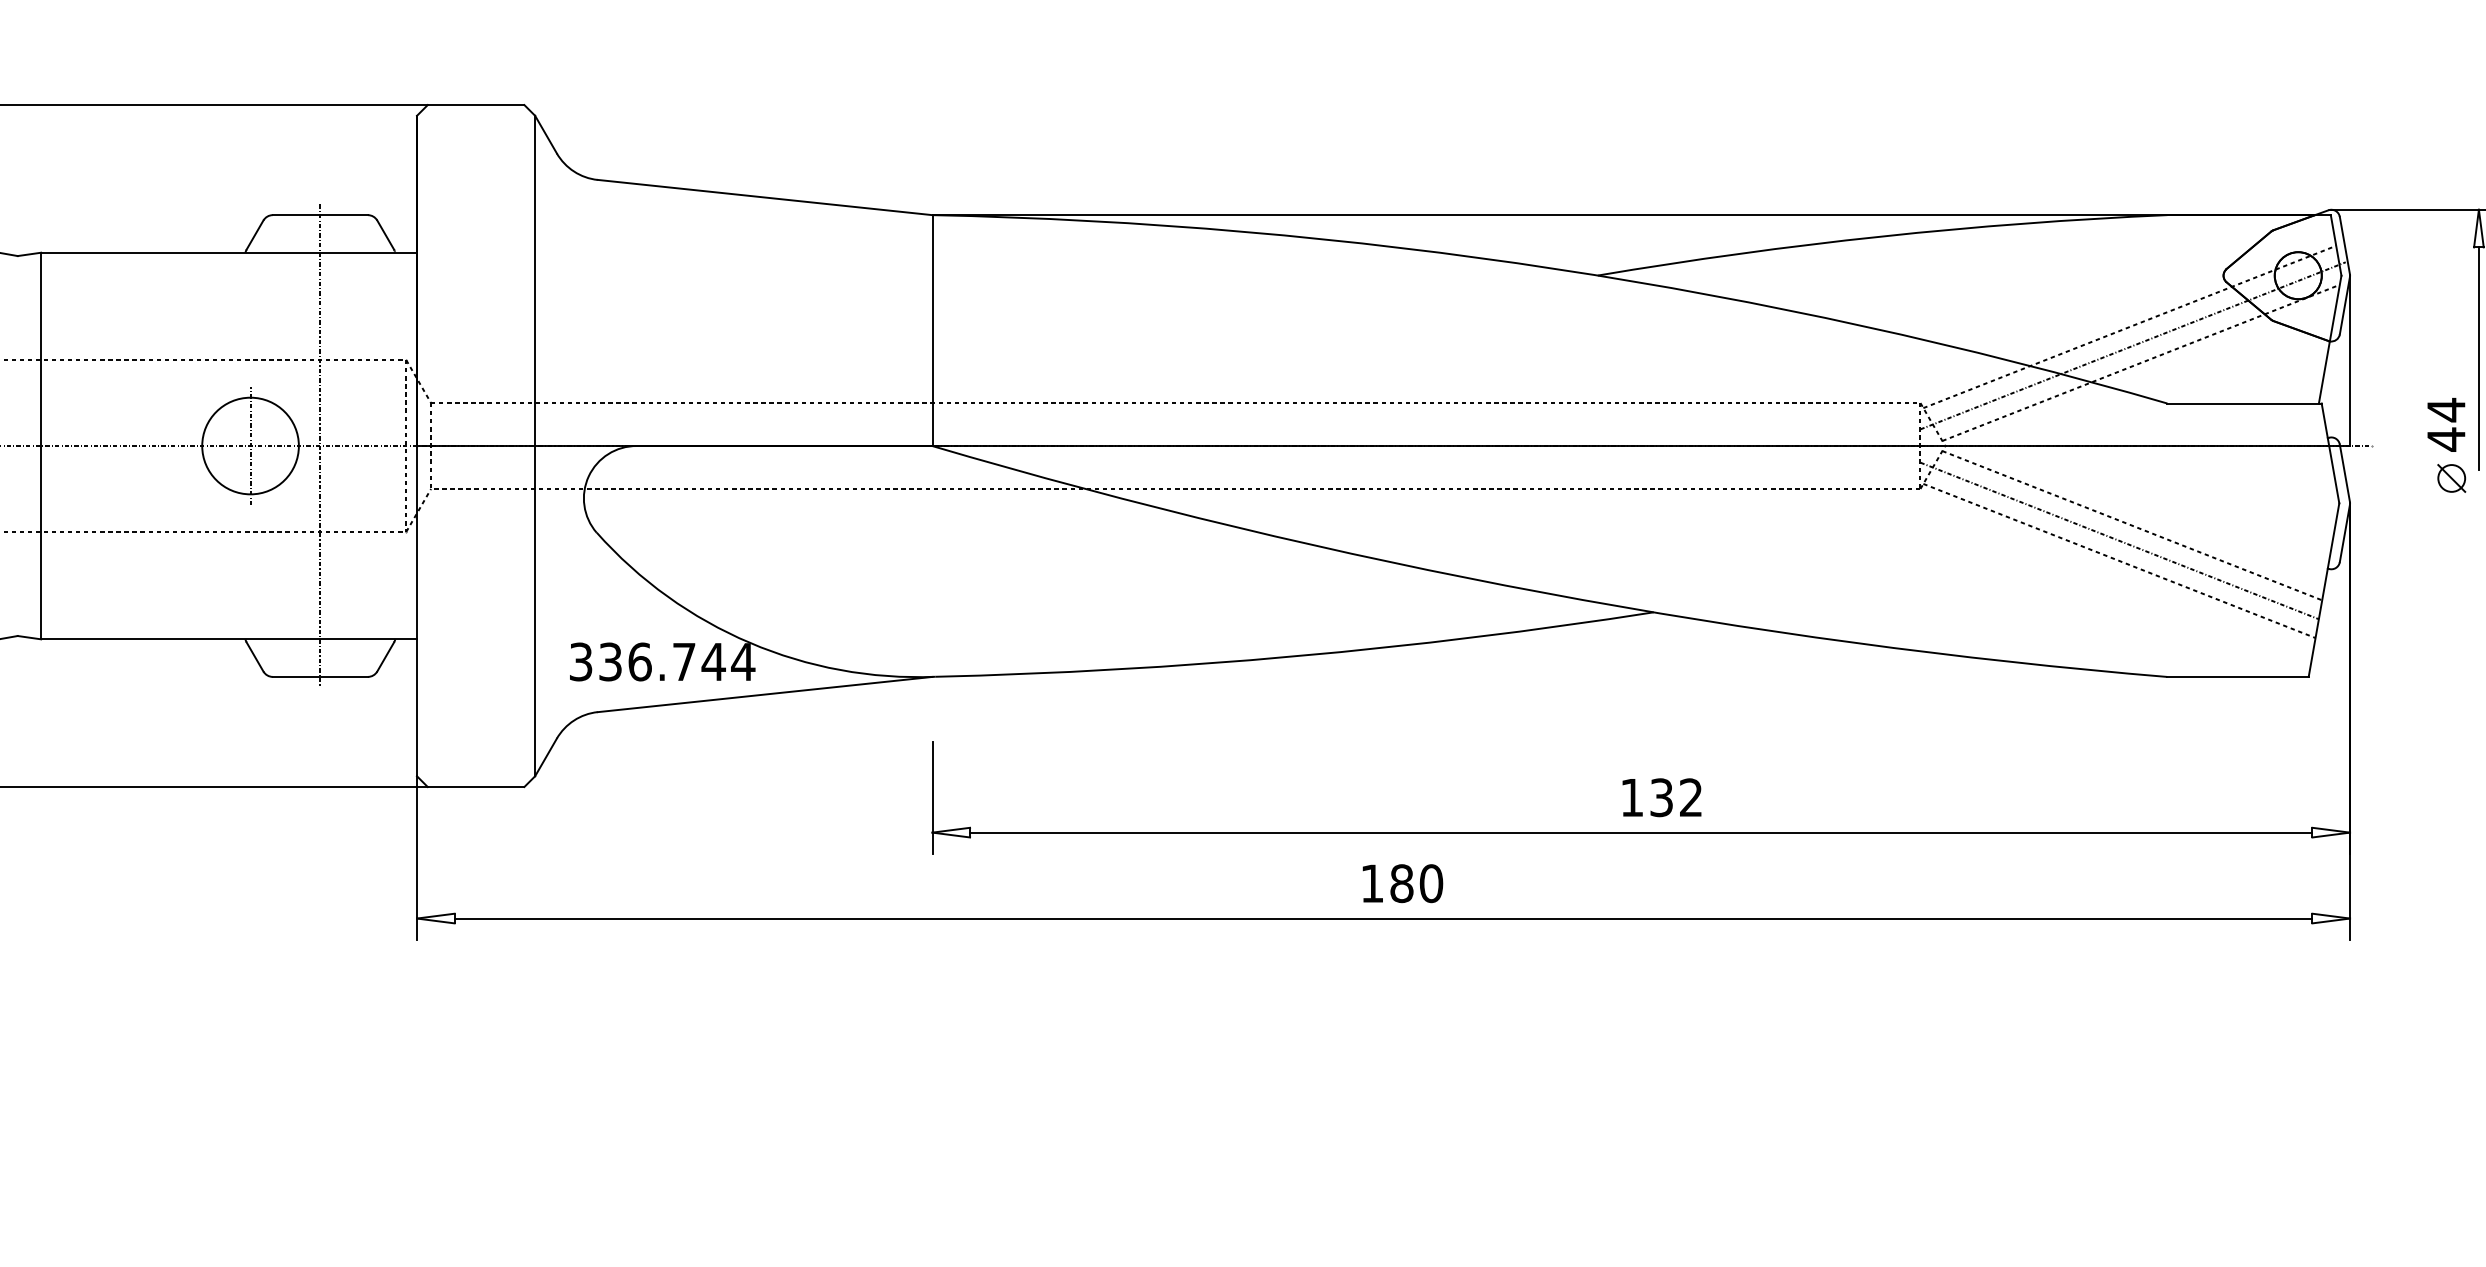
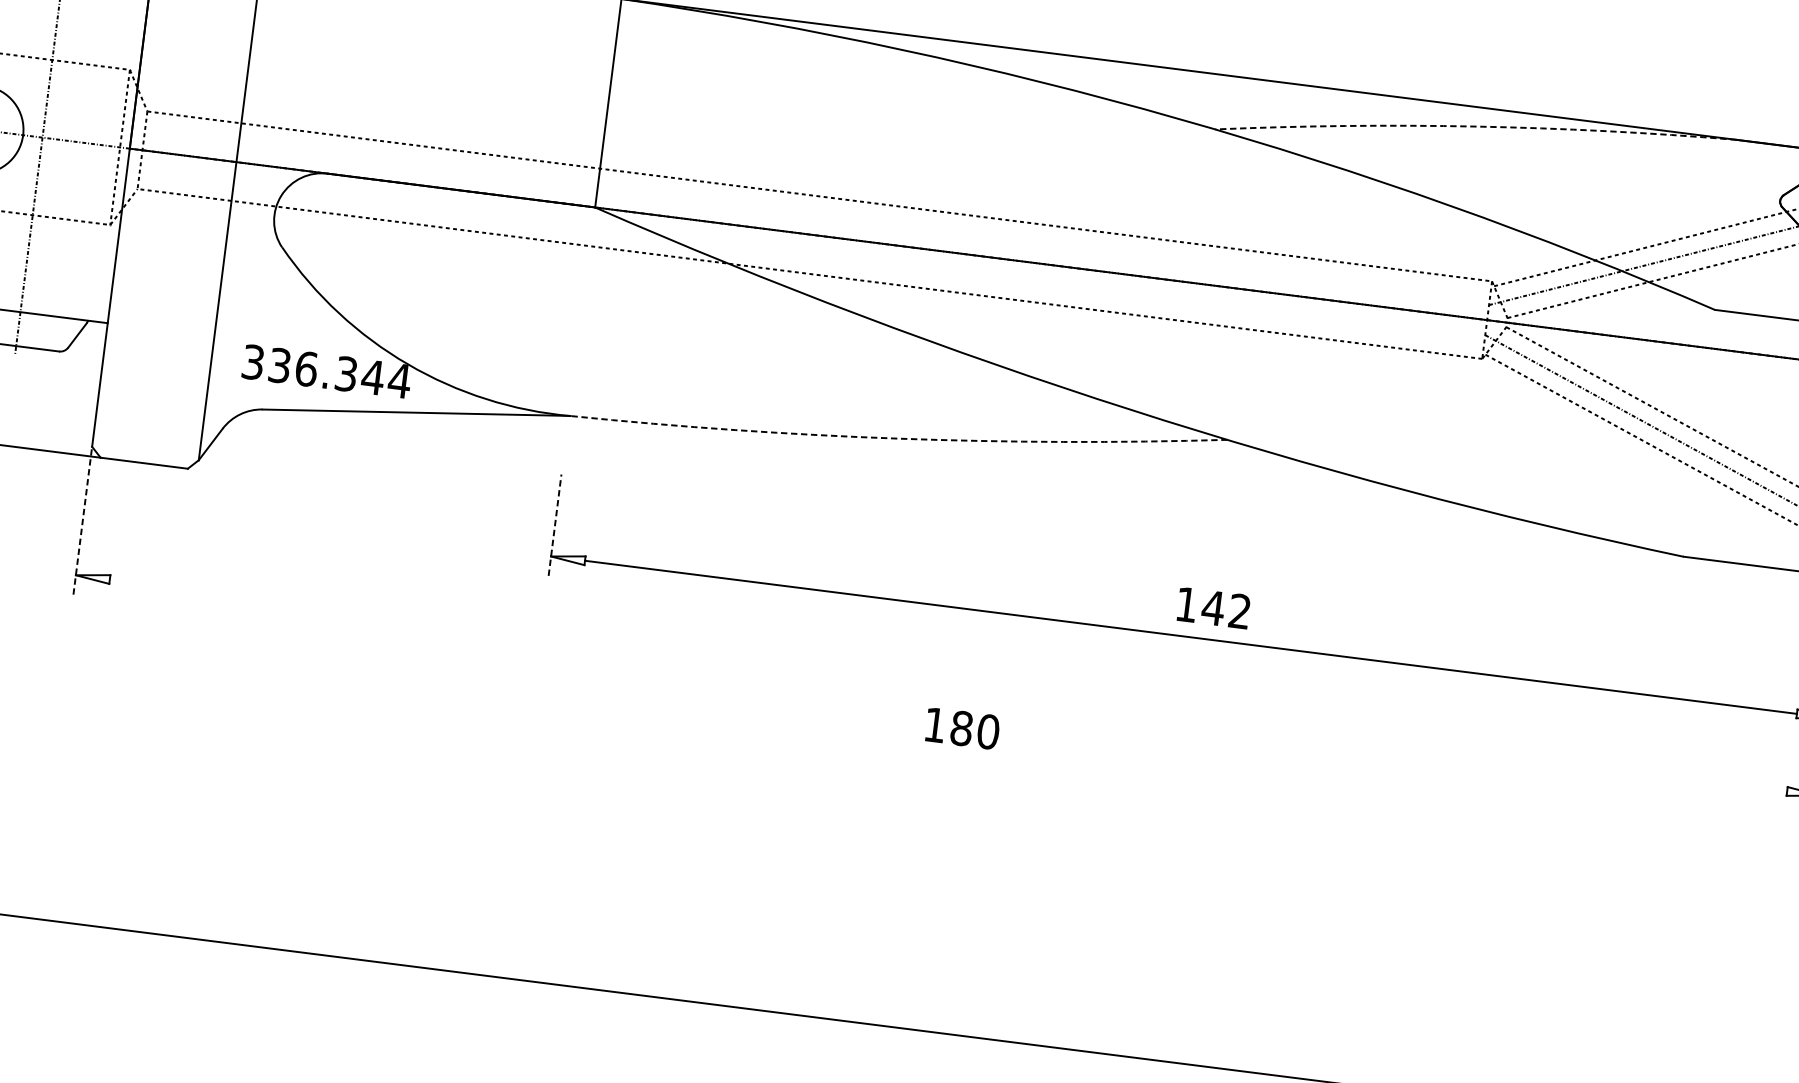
arc: (1881, 236) -> (1475, 126), solid -> dashed
arc: (1295, 656) -> (898, 438), solid -> dashed
text: (684, 661) -> (346, 373), 336.744 -> 336.344
line: (932, 797) -> (555, 524), solid -> dashed
text: (1661, 797) -> (1213, 607), 132 -> 142
line: (417, 858) -> (83, 521), solid -> dashed
text: (1402, 883) -> (962, 728), moved
line: (1383, 918) -> (948, 685), removed

